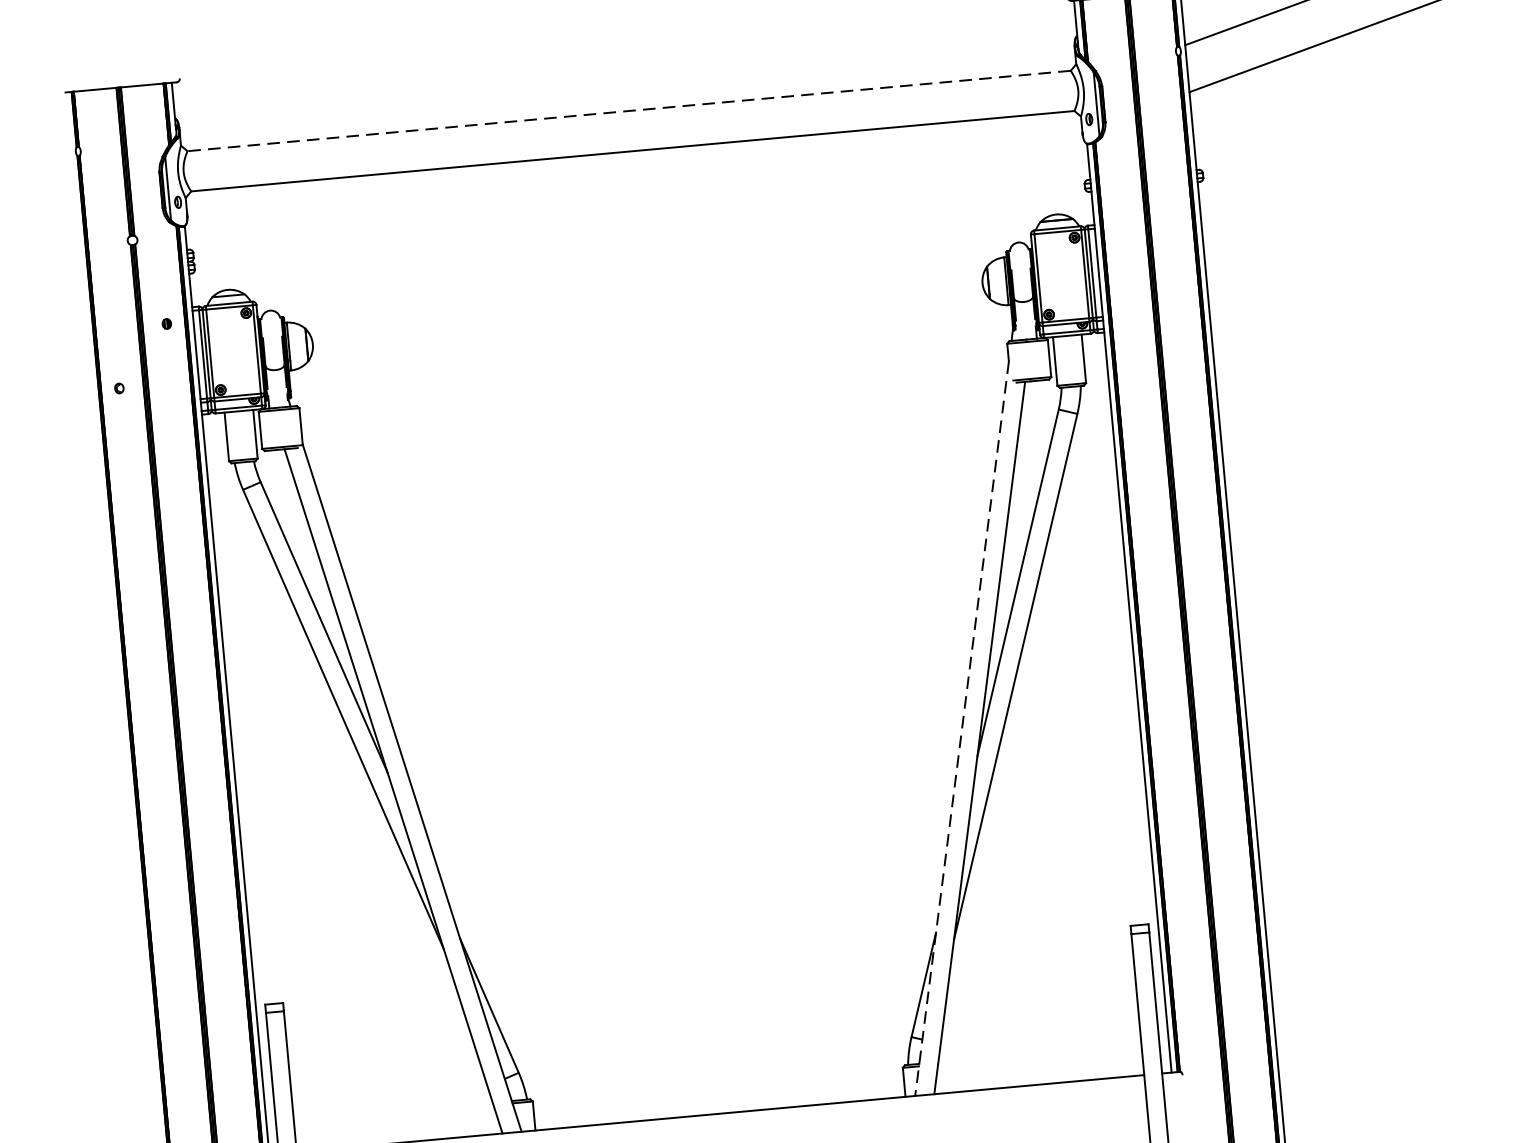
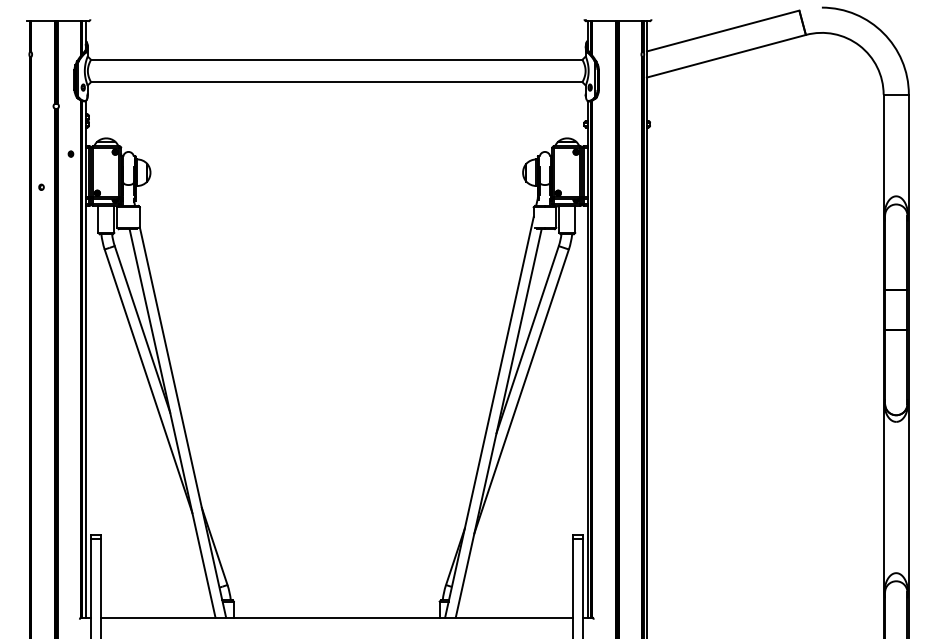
line: (628, 110) -> (336, 59), dashed -> solid
line: (962, 728) -> (489, 417), dashed -> solid

